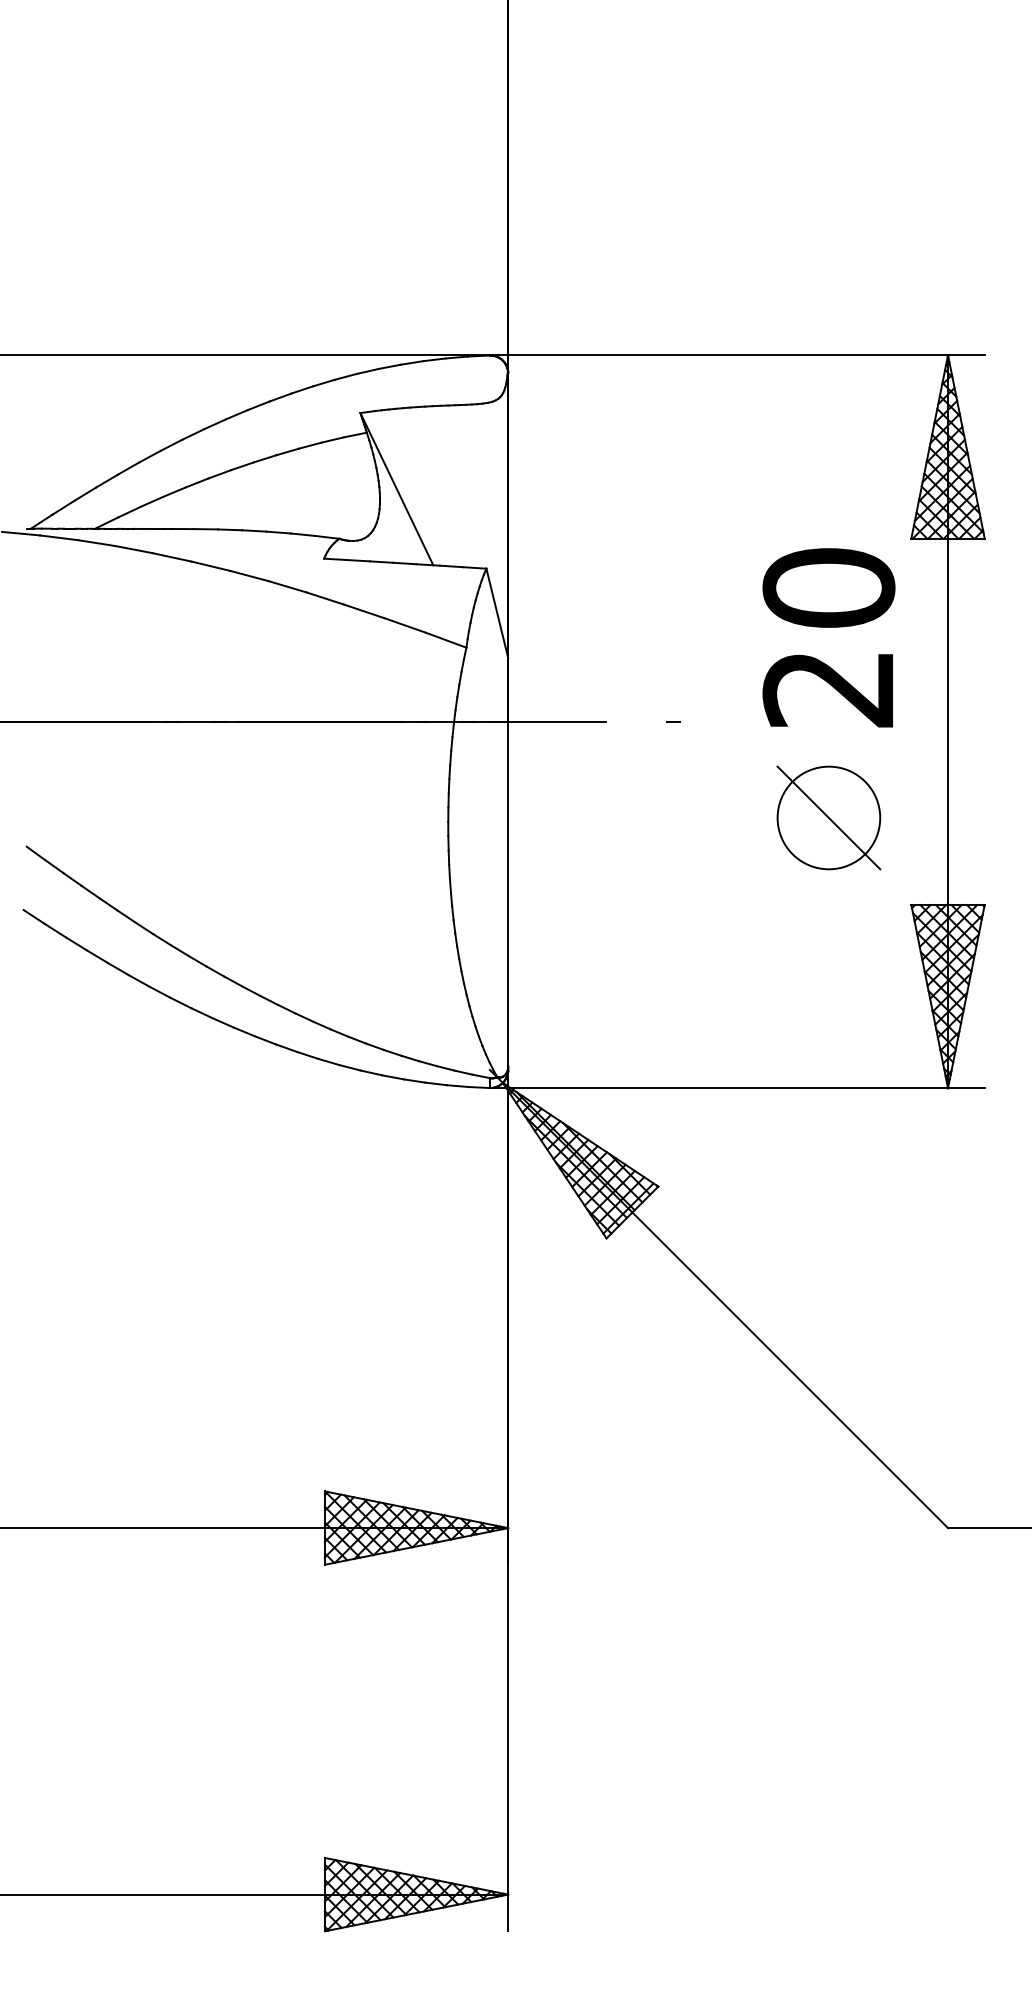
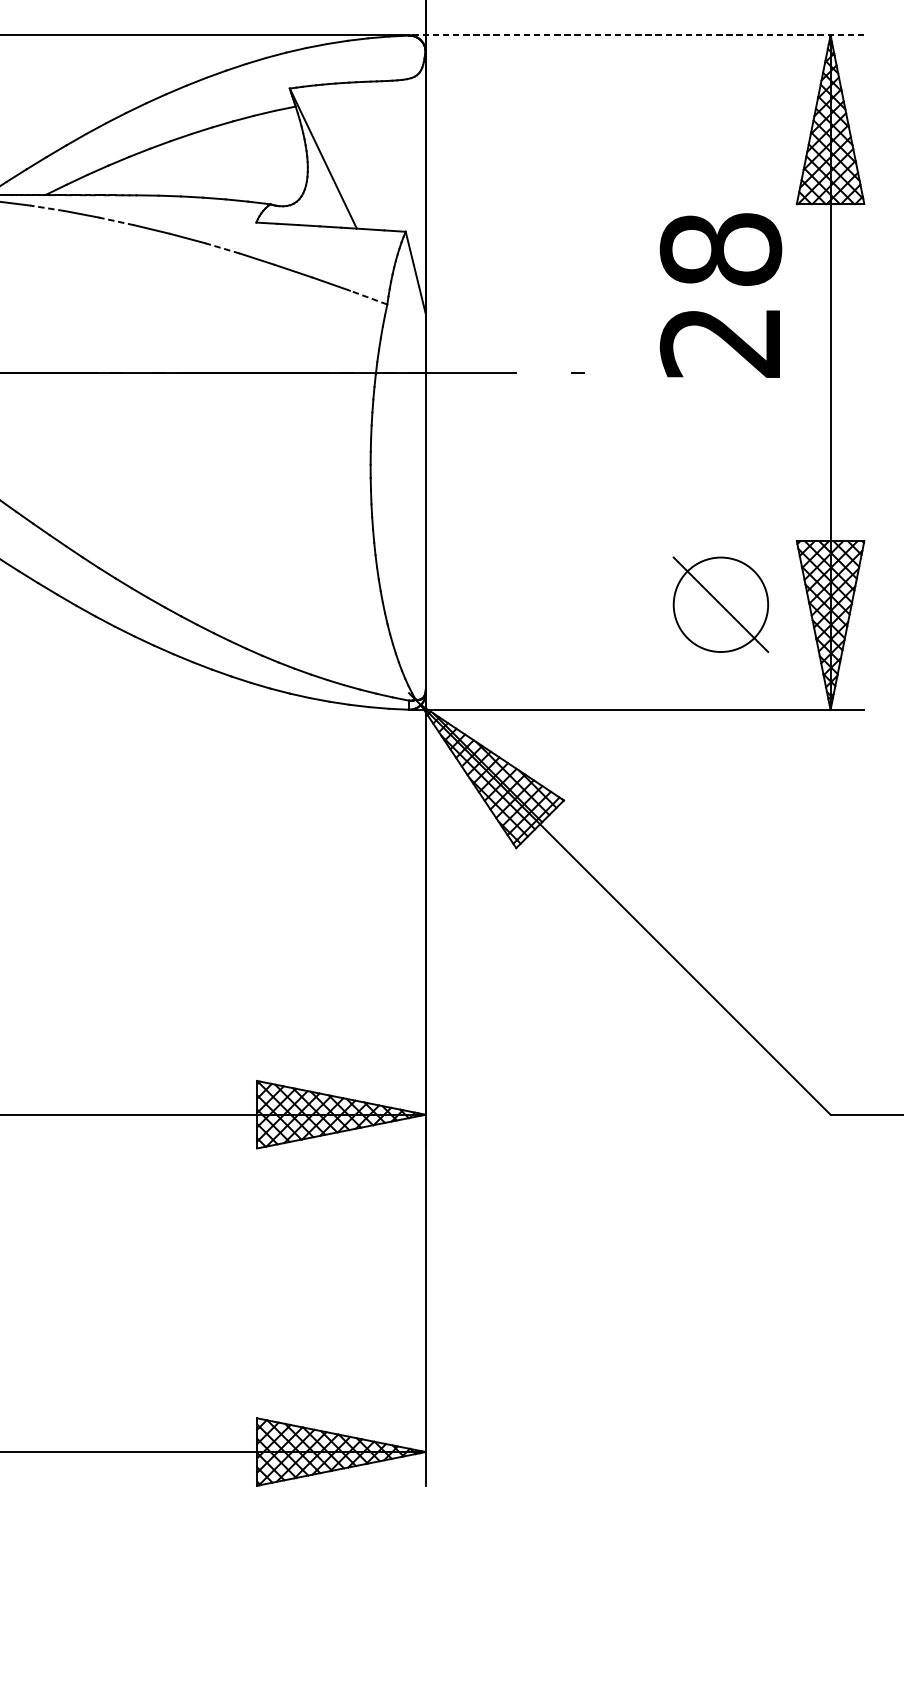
line: (736, 355) -> (635, 35), solid -> dashed
line: (96, 543) -> (46, 208), solid -> dashed
line: (171, 557) -> (115, 221), solid -> dashed
line: (287, 586) -> (222, 248), solid -> dashed
text: (828, 587) -> (720, 249), 20 -> 28
line: (446, 640) -> (369, 297), solid -> dashed
part: (828, 817) -> (720, 604), moved

